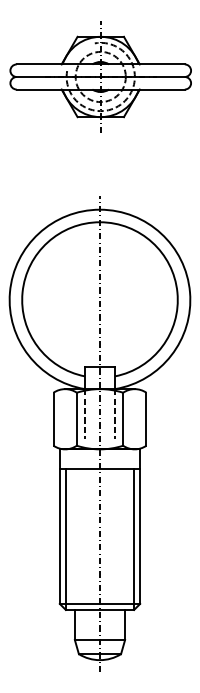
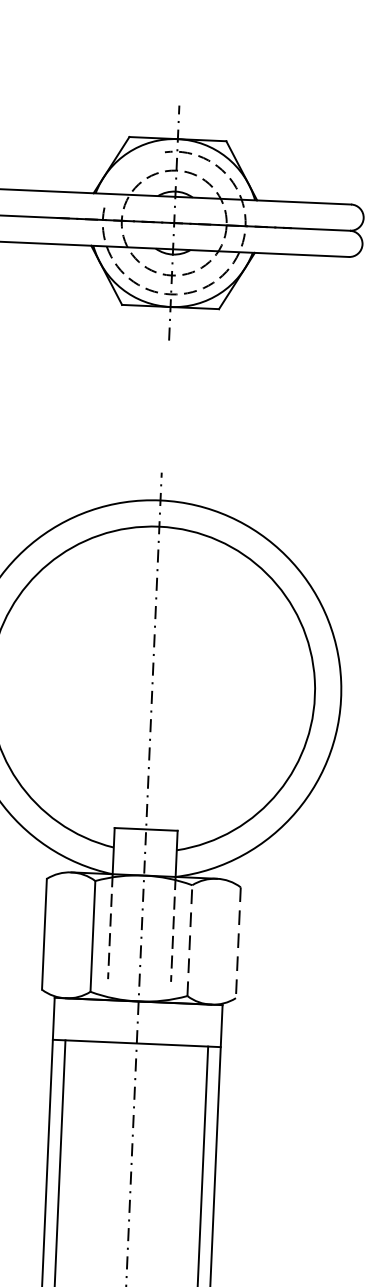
line: (123, 419) -> (190, 941), solid -> dashed
line: (146, 419) -> (238, 943), solid -> dashed

